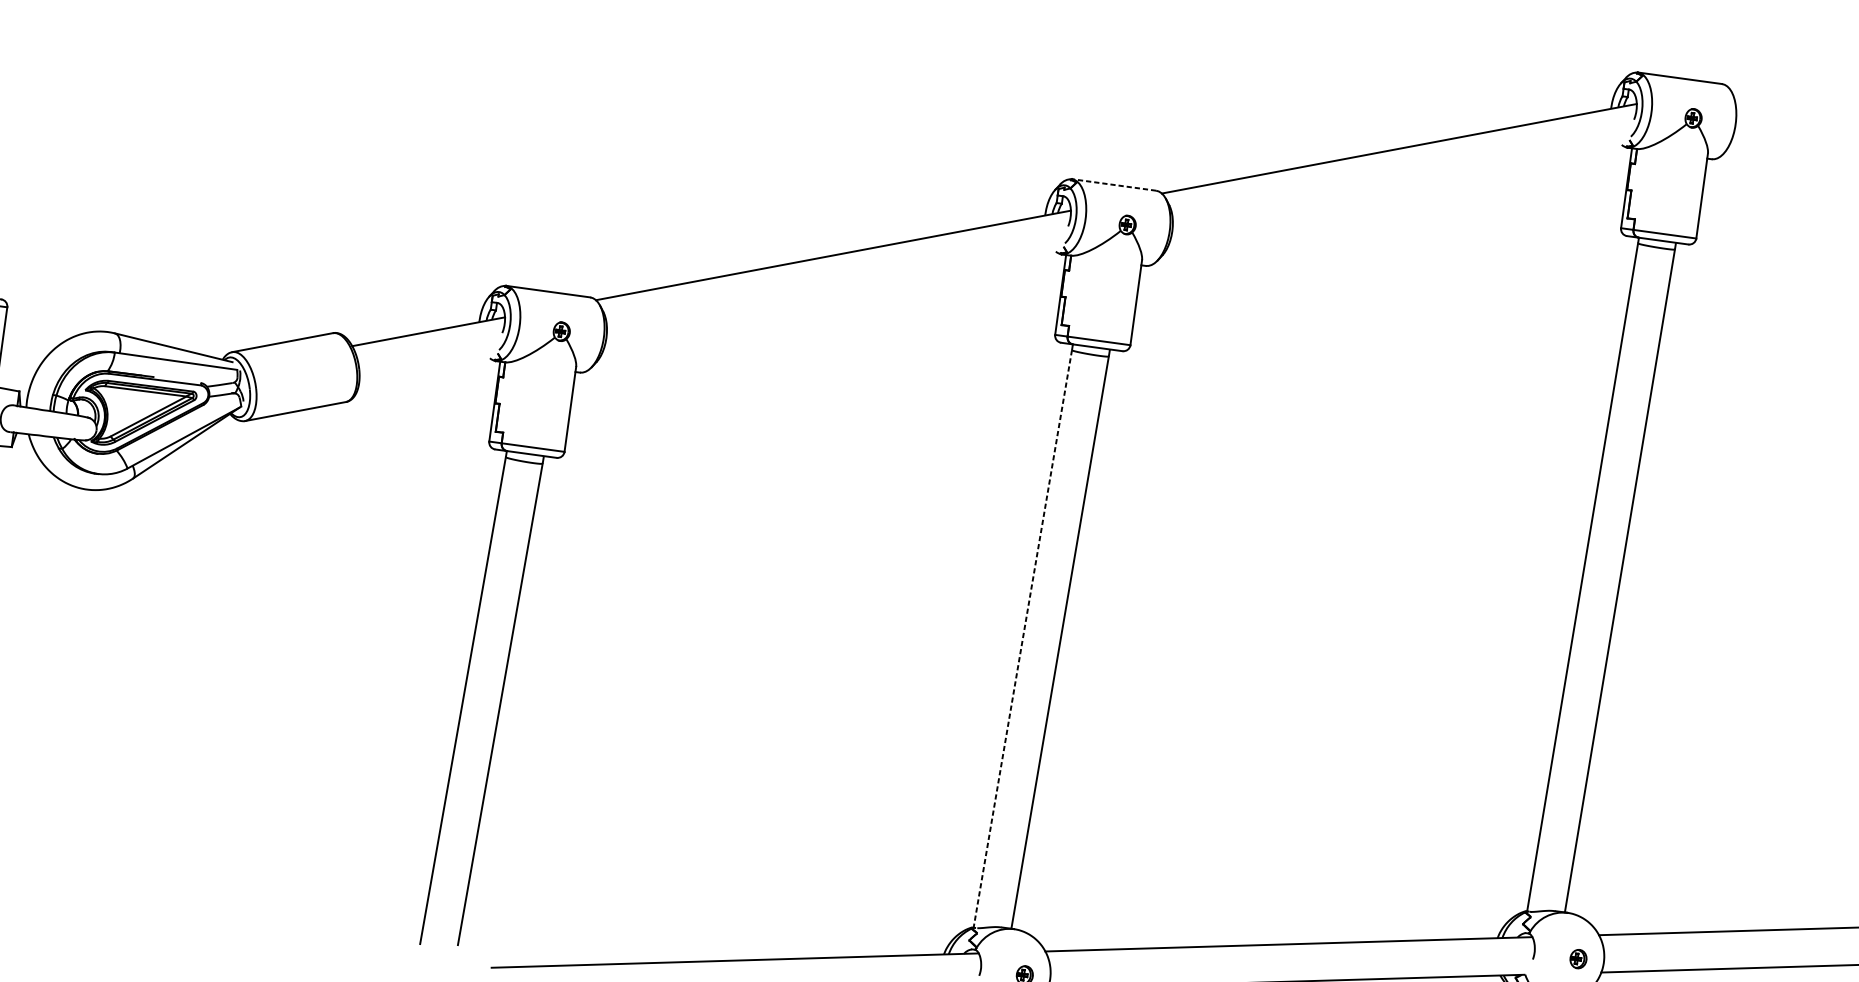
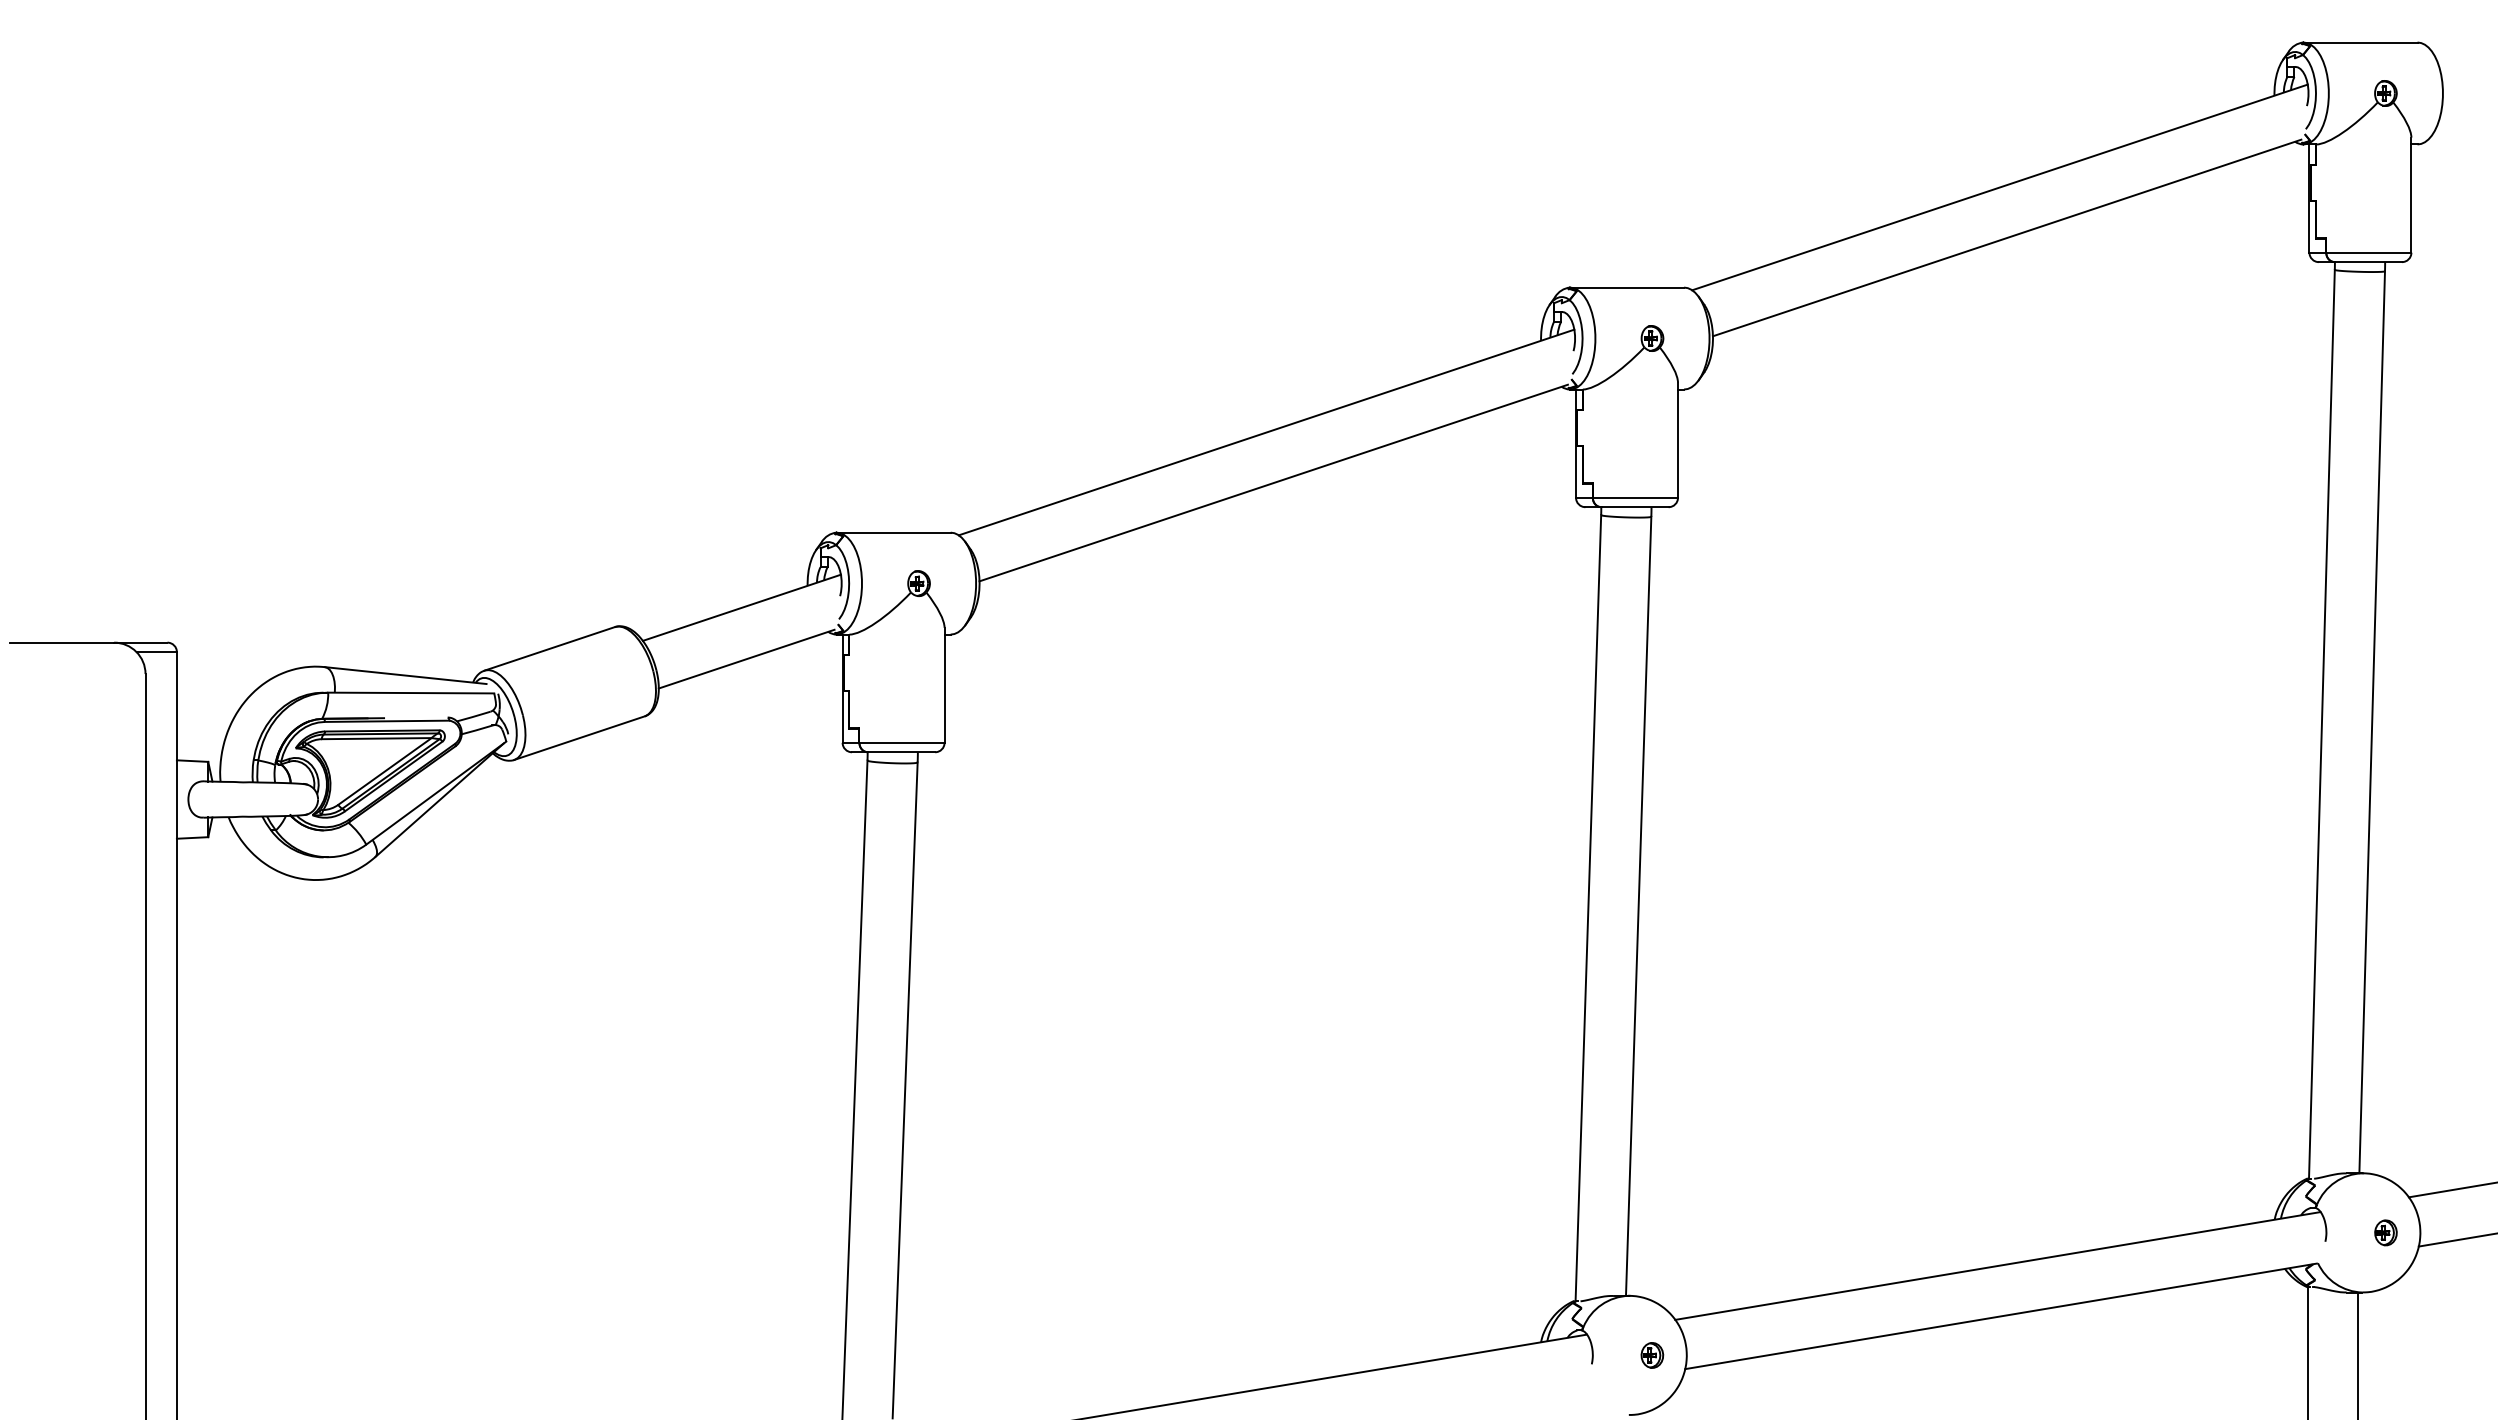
line: (1113, 184) -> (1626, 287), dashed -> solid
line: (1399, 186) -> (2006, 237), added
line: (833, 293) -> (1273, 482), added
line: (426, 369) -> (746, 658), added
line: (1022, 639) -> (1588, 908), dashed -> solid

